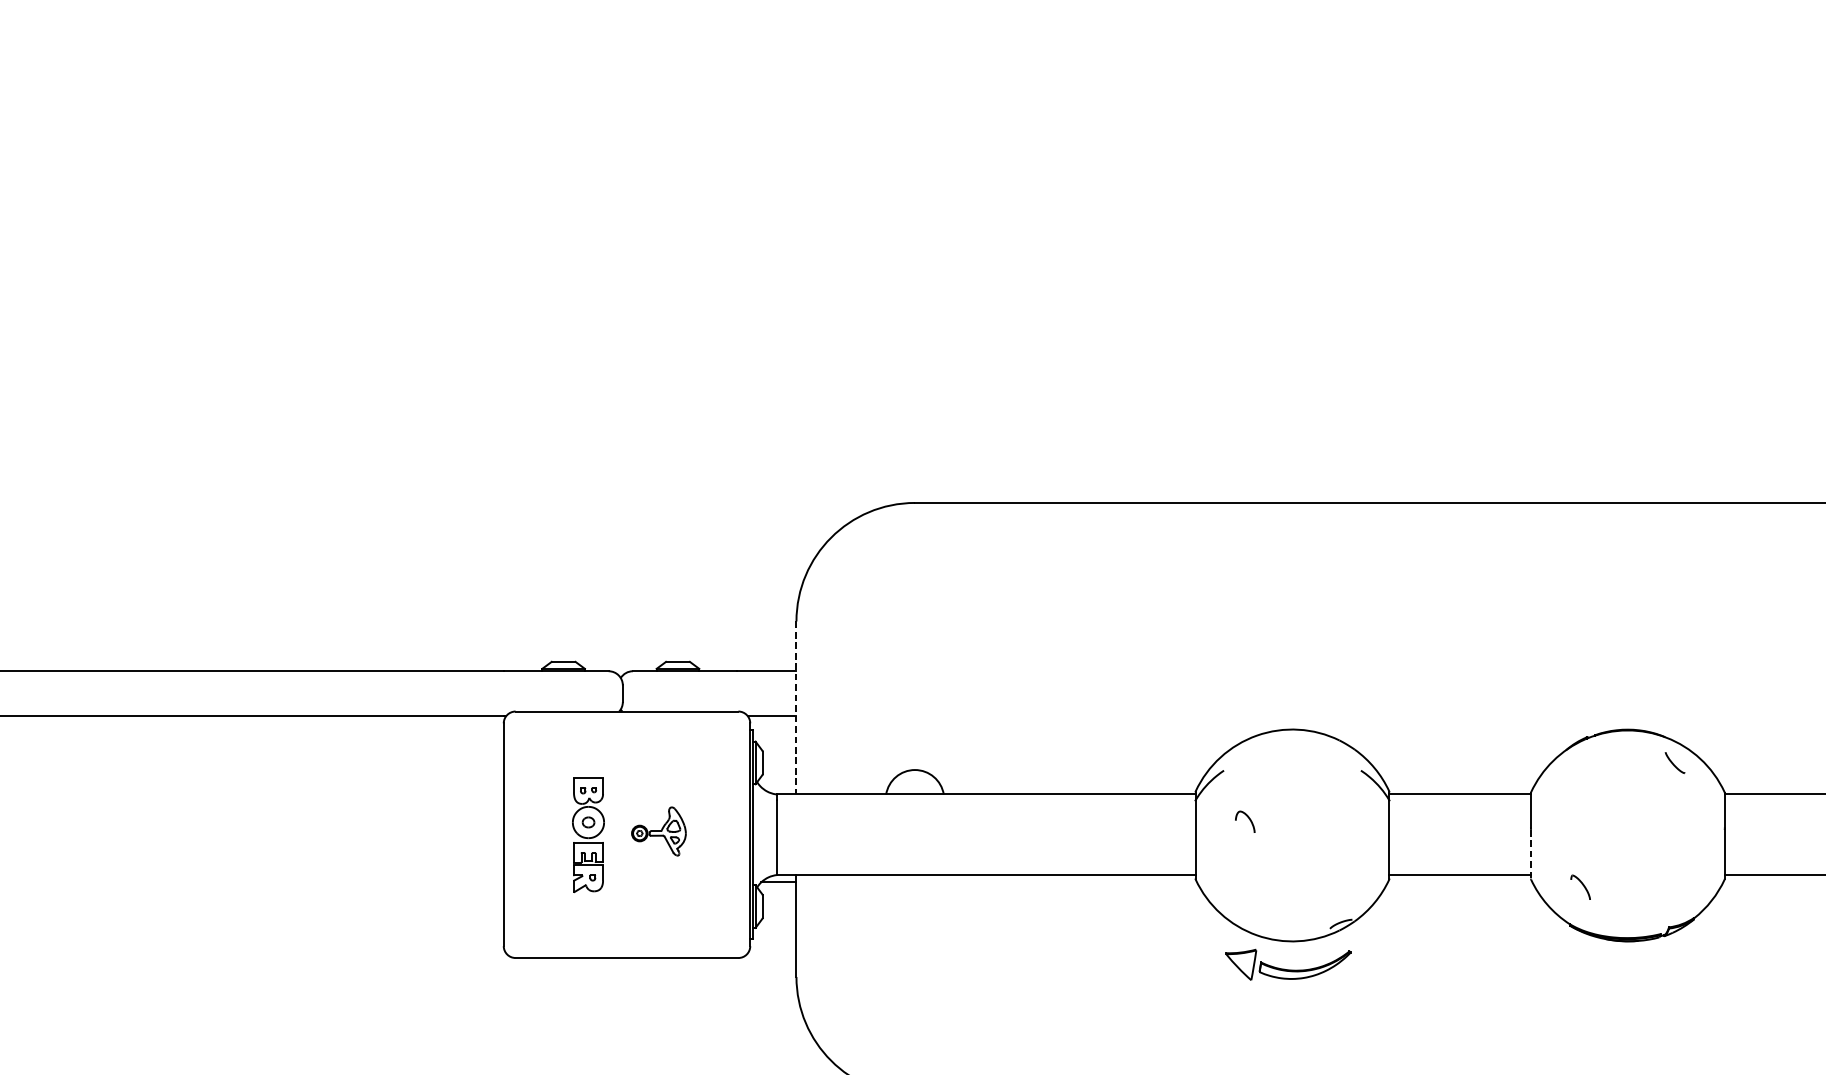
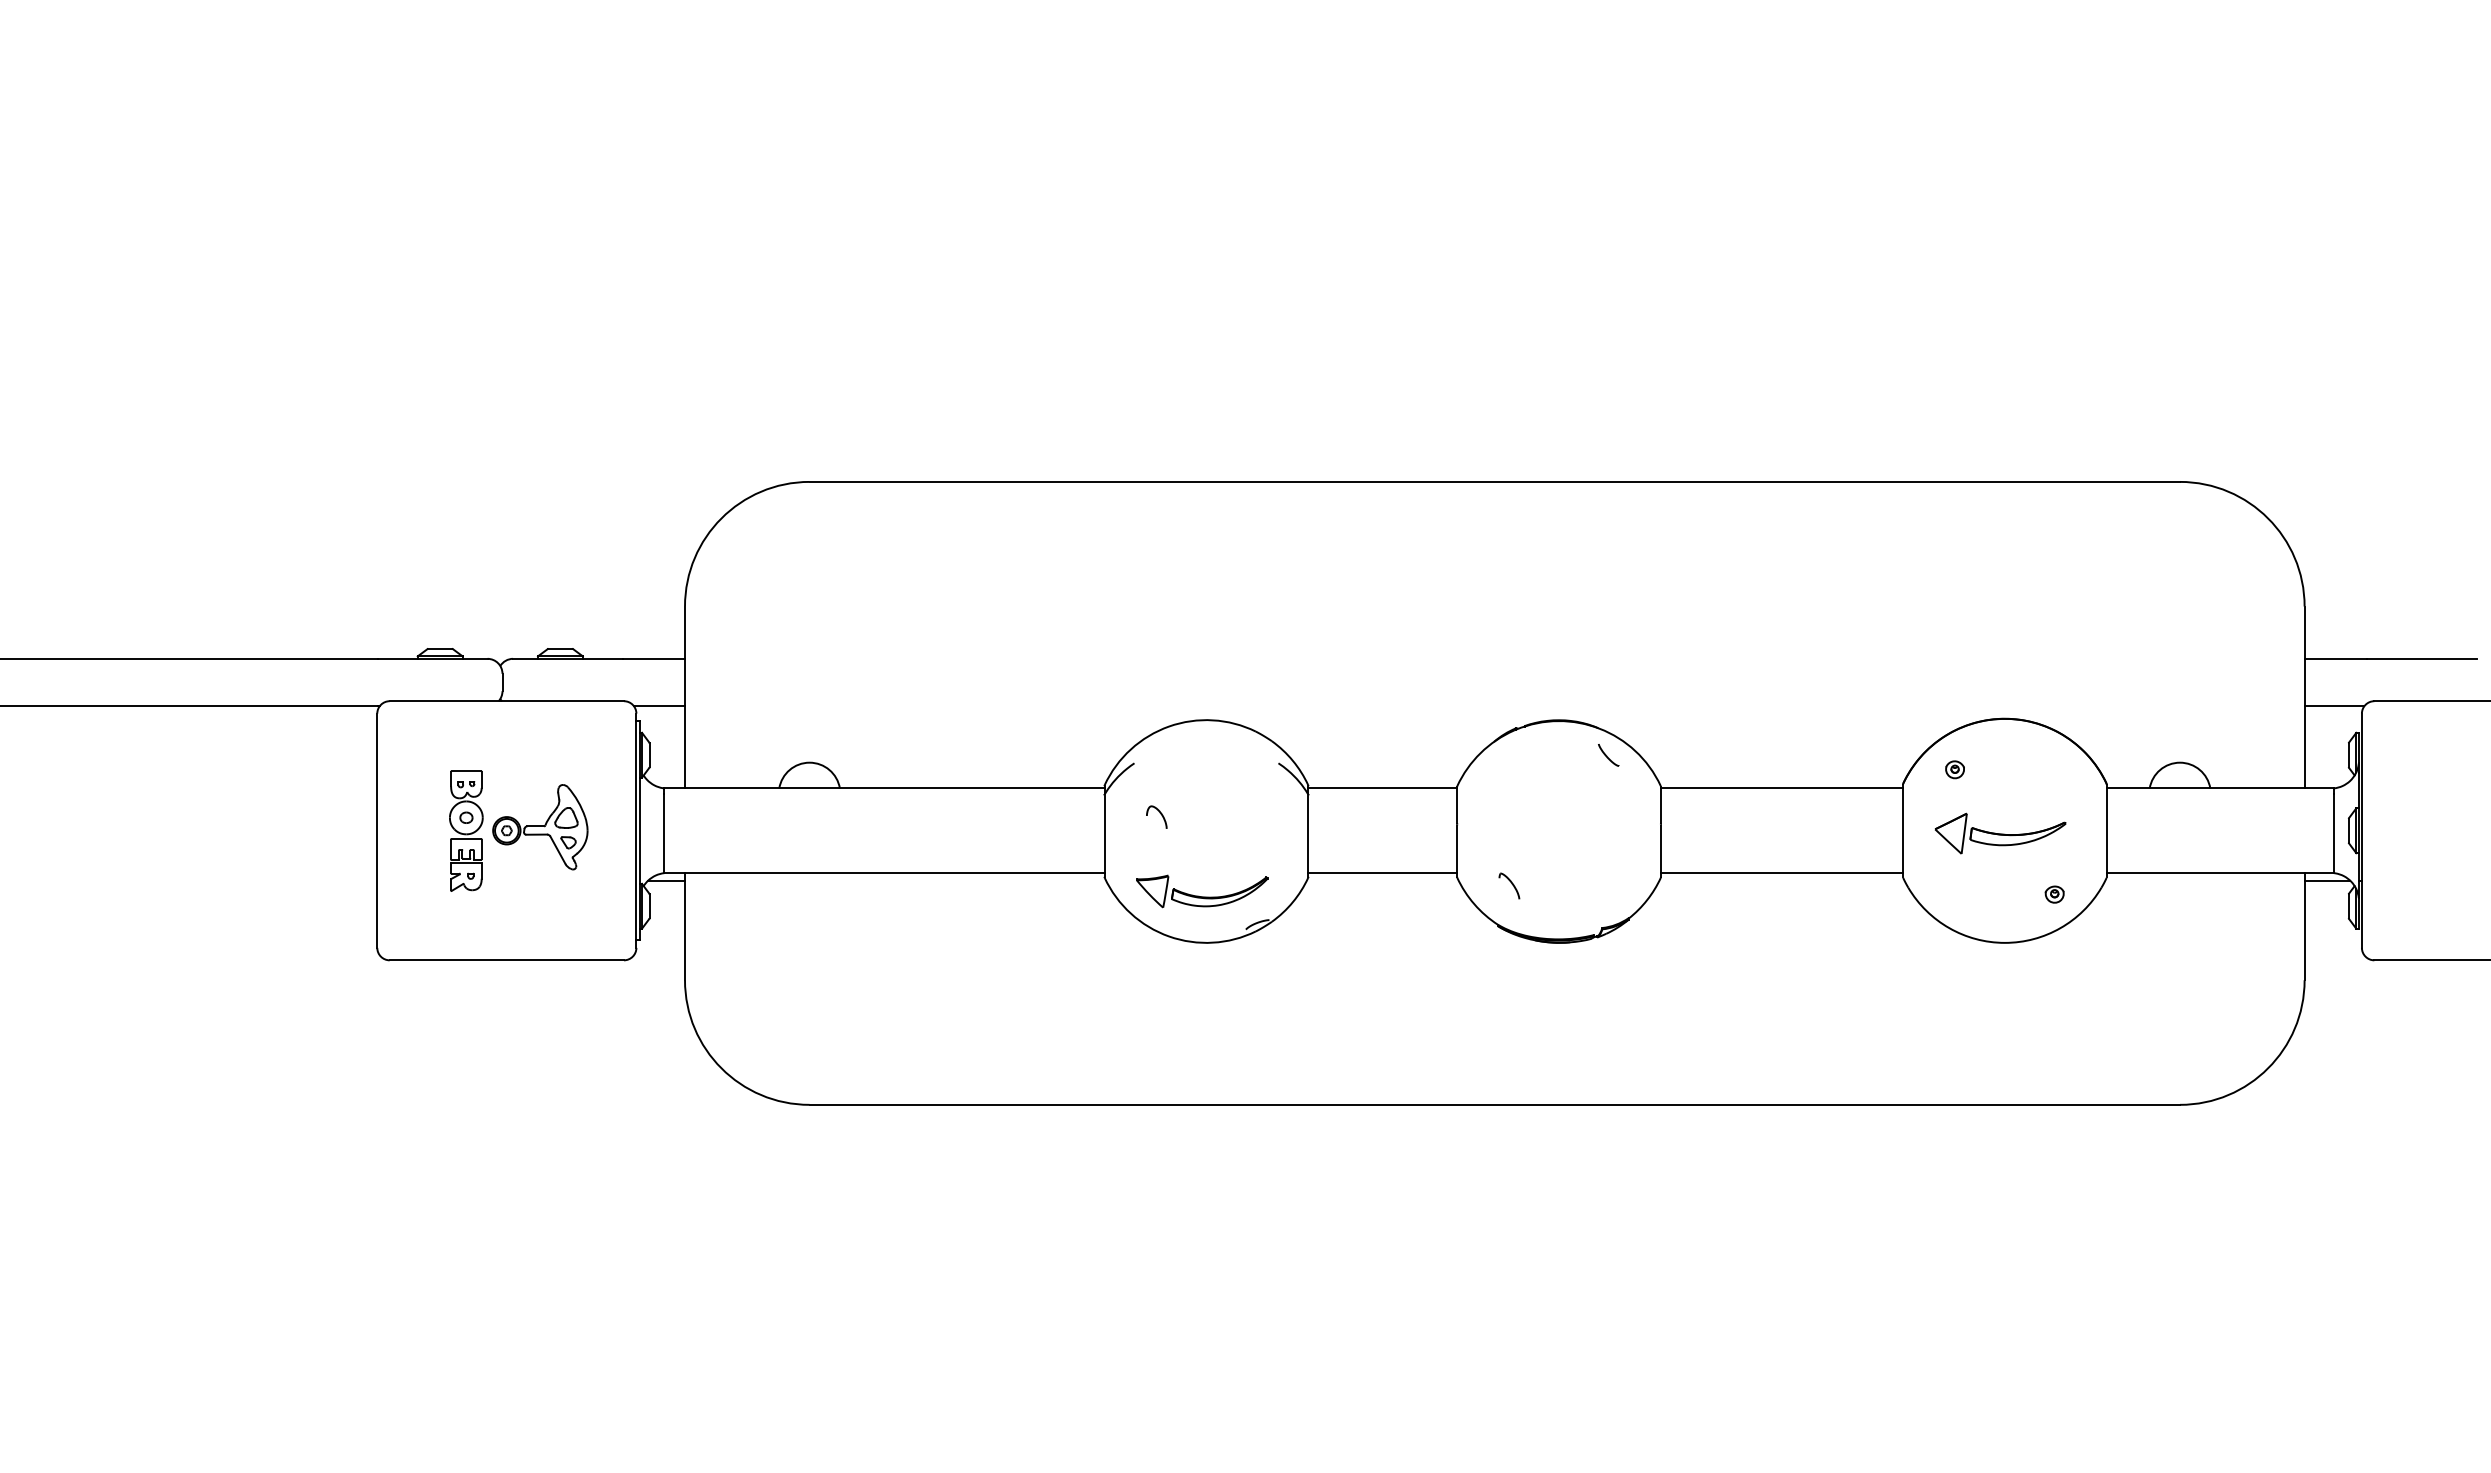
line: (796, 708) -> (685, 697), dashed -> solid
part: (659, 831) -> (540, 827), size x1.67
line: (1531, 854) -> (1457, 851), dashed -> solid
part: (1288, 964) -> (1202, 891), moved

